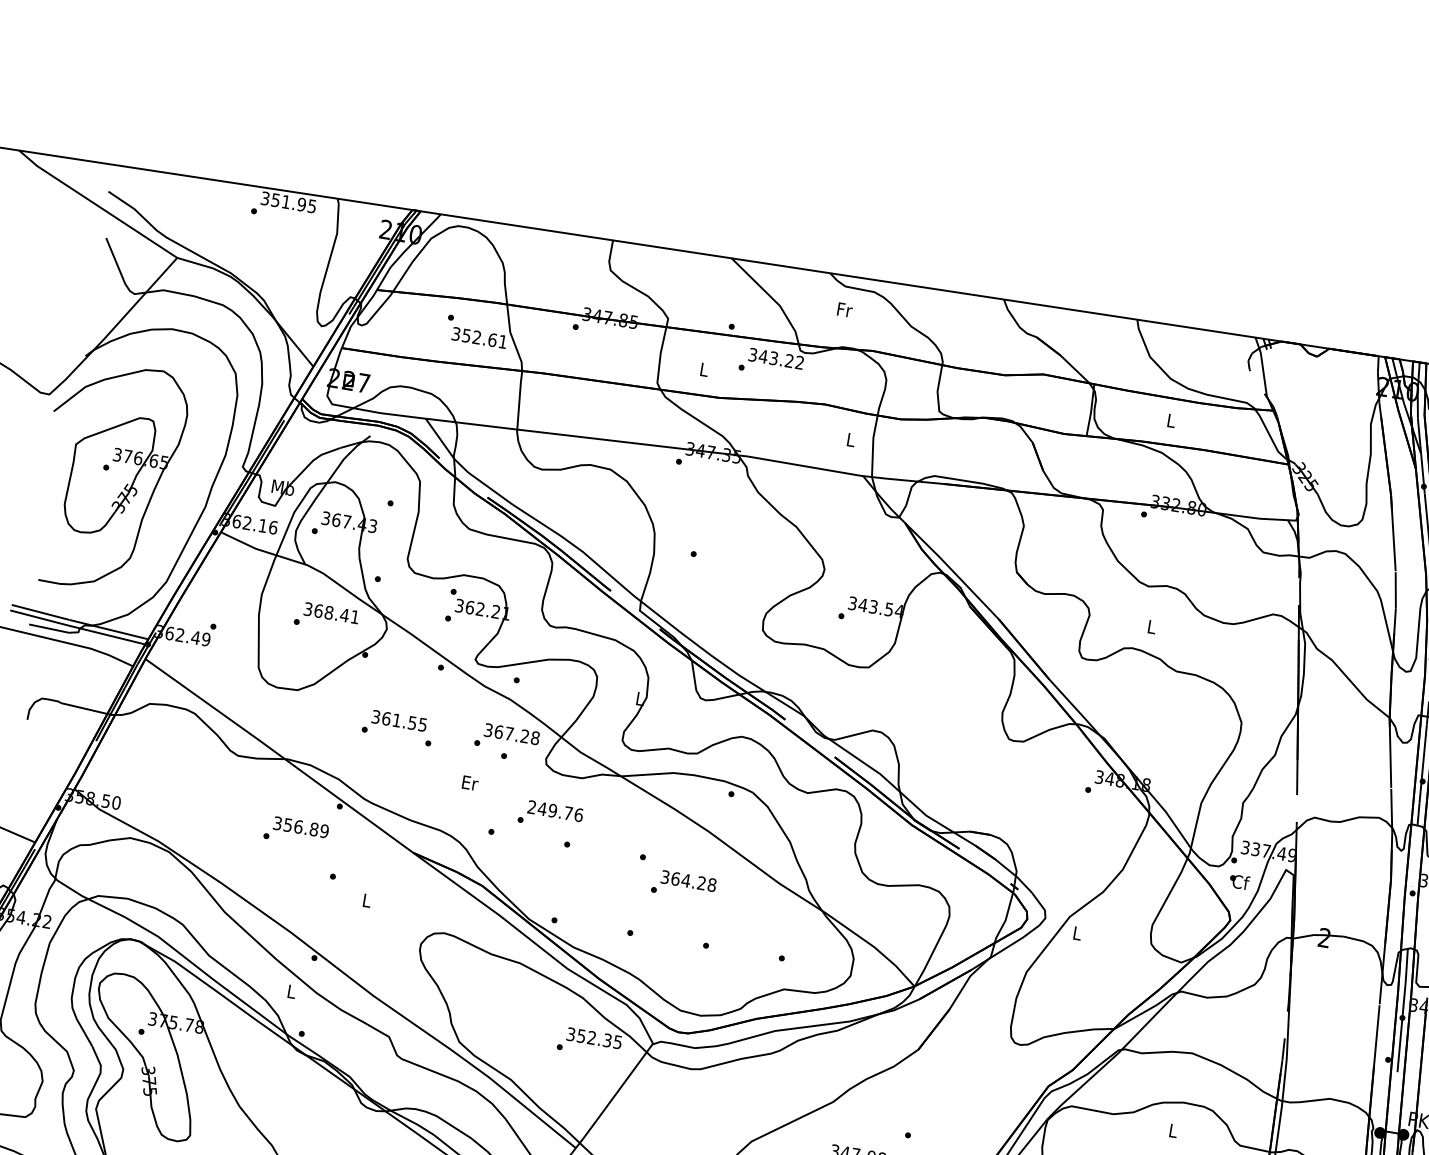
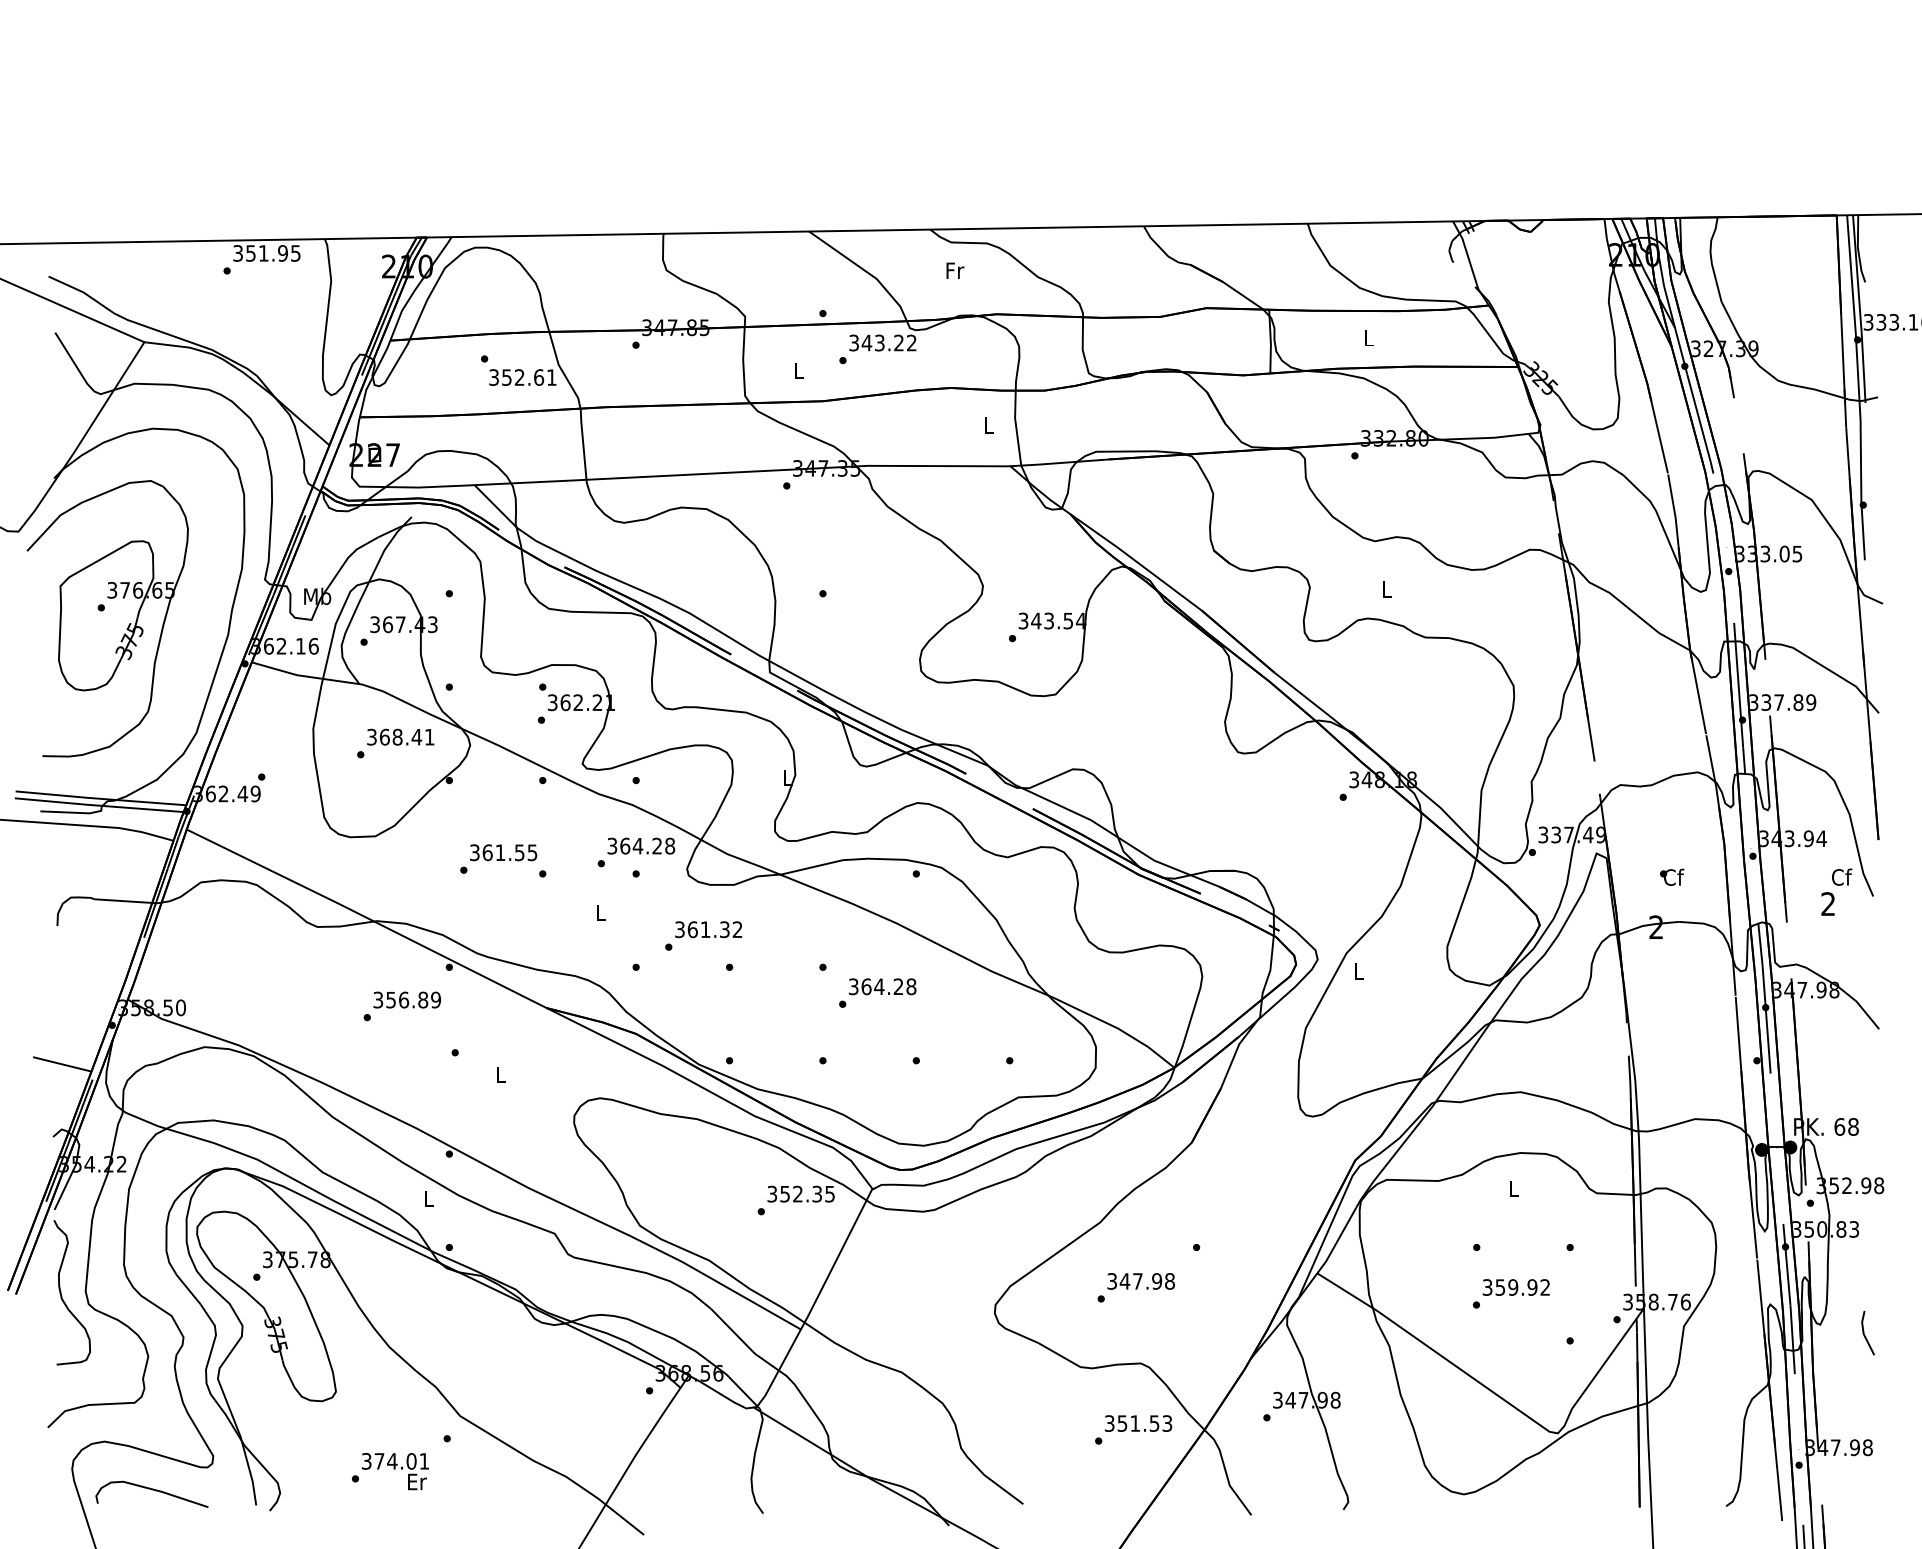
text: (508, 734) -> (637, 846), 367.28 -> 364.28
text: (469, 783) -> (600, 913), Er -> L
text: (555, 811) -> (708, 929), 249.76 -> 361.32
text: (1239, 881) -> (1672, 876), moved

